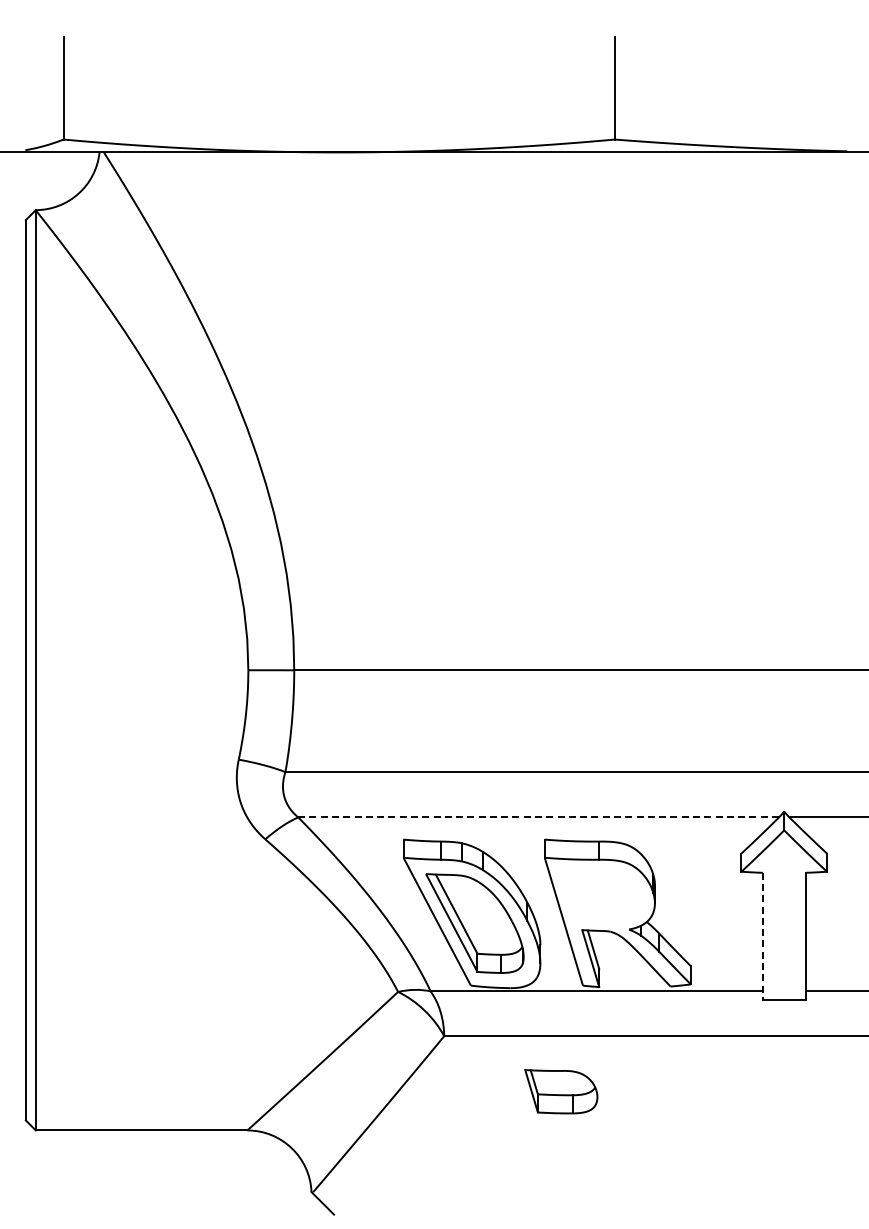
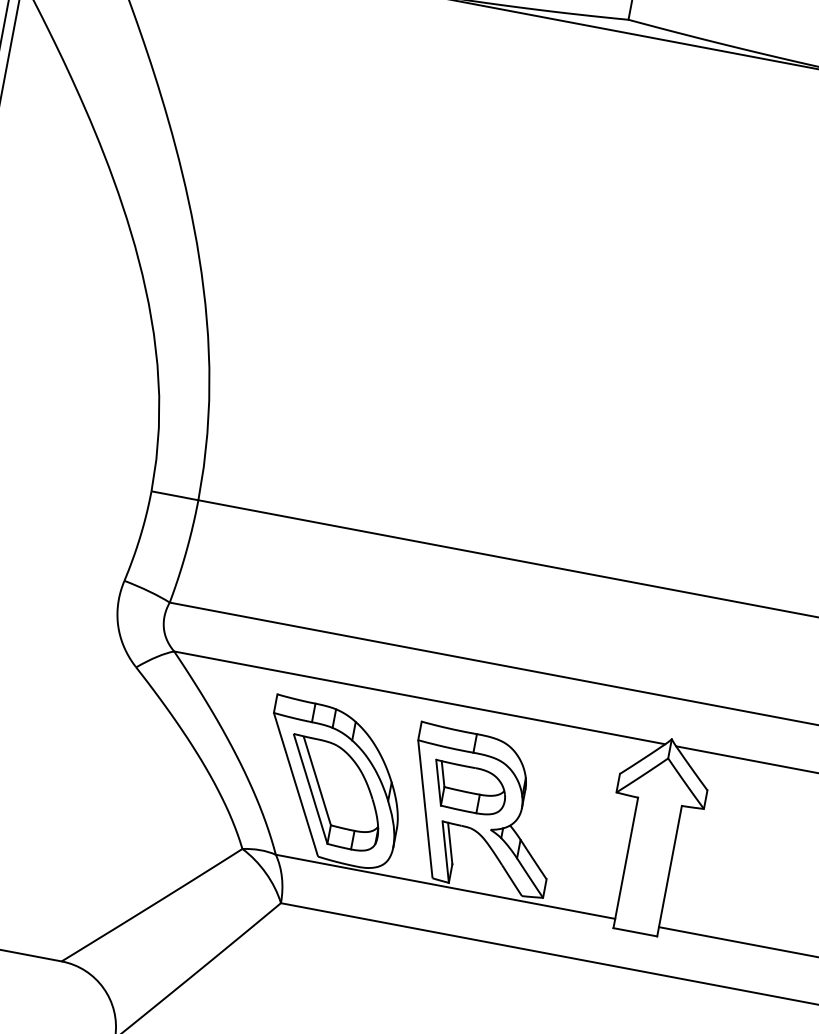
line: (538, 817) -> (419, 697), dashed -> solid
line: (762, 936) -> (625, 862), dashed -> solid
part: (561, 1091) -> (469, 788), moved

